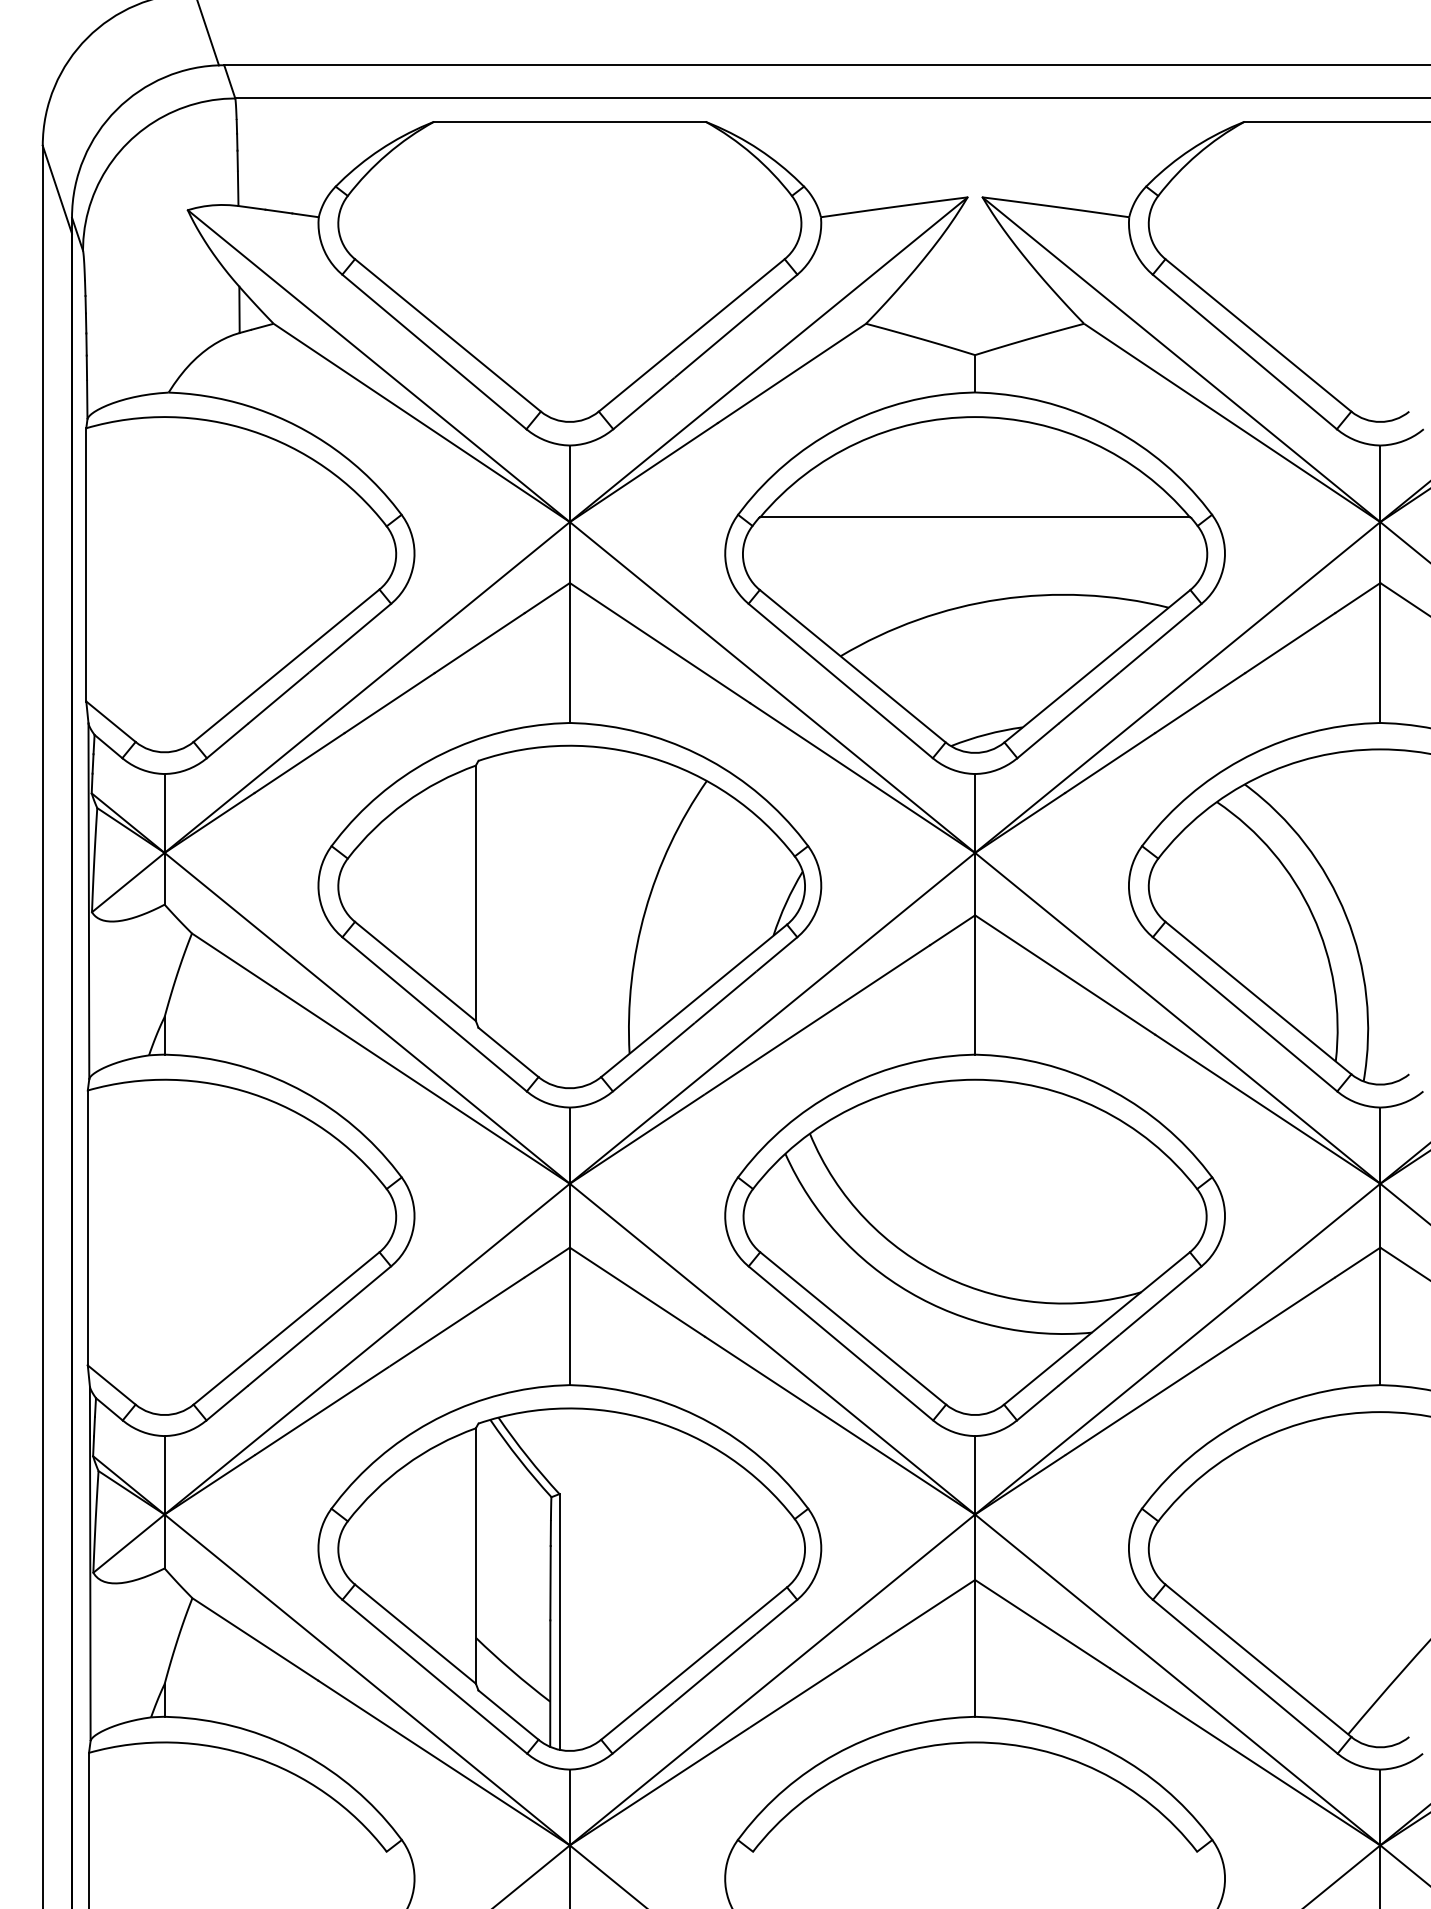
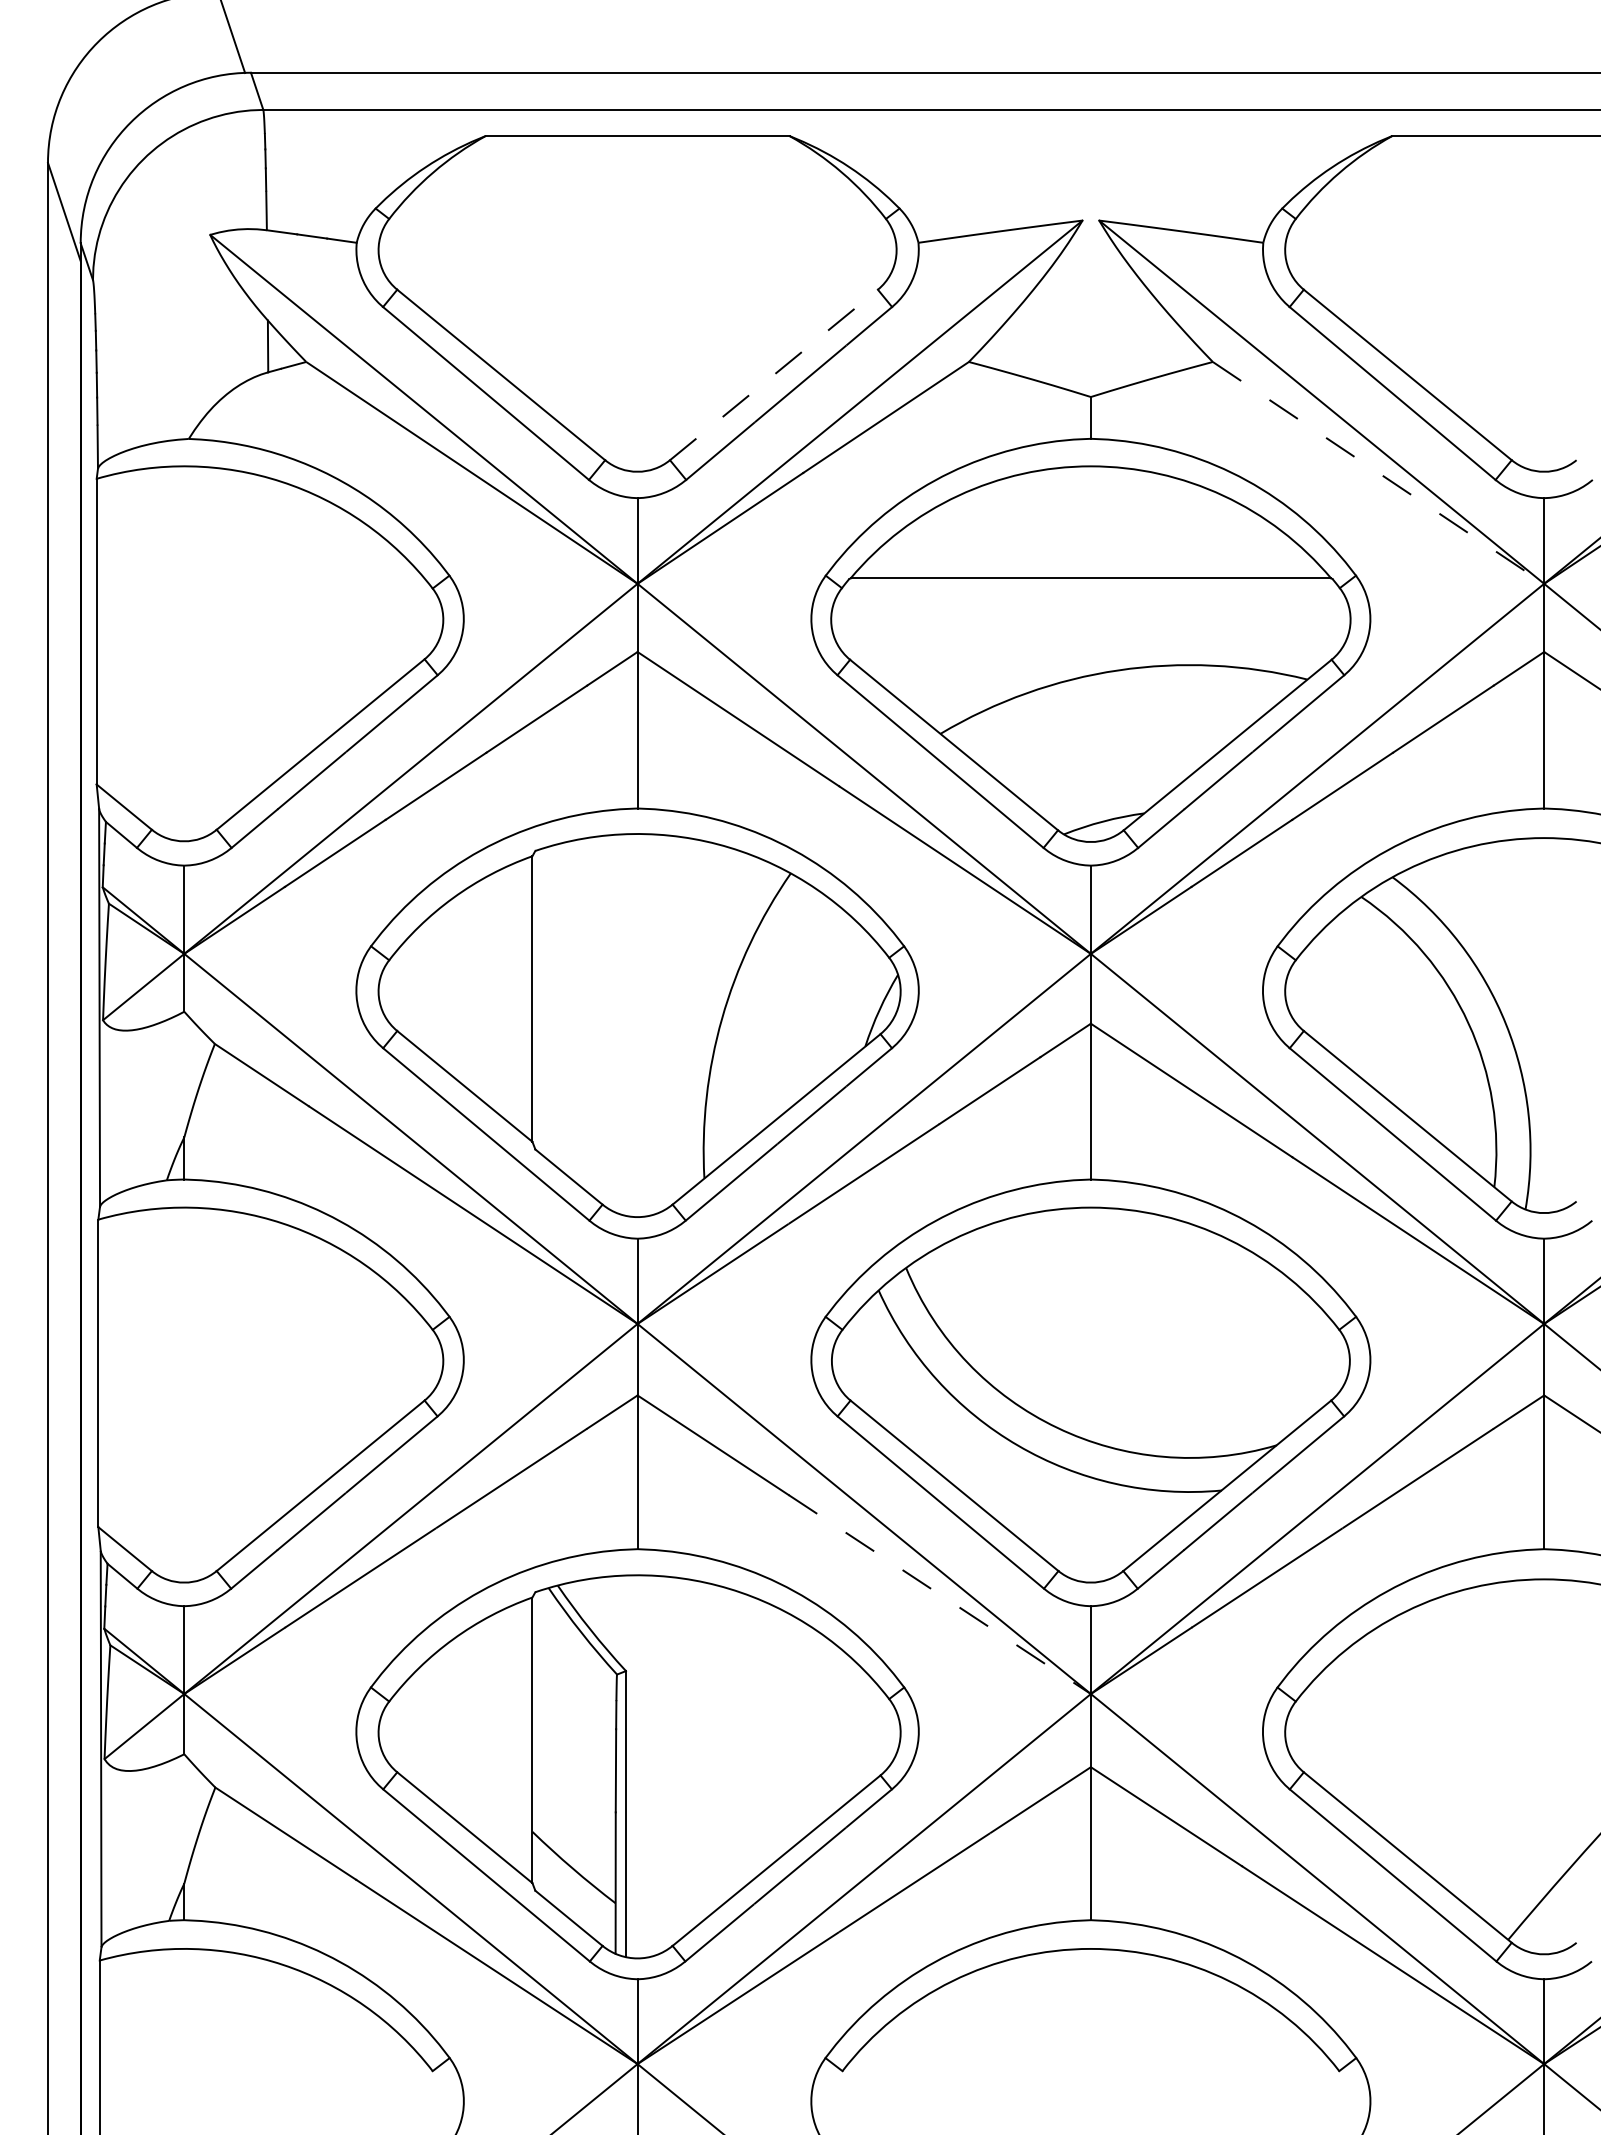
line: (692, 335) -> (774, 375), solid -> dashed
line: (1231, 422) -> (1377, 472), solid -> dashed
line: (840, 1425) -> (940, 1594), solid -> dashed

